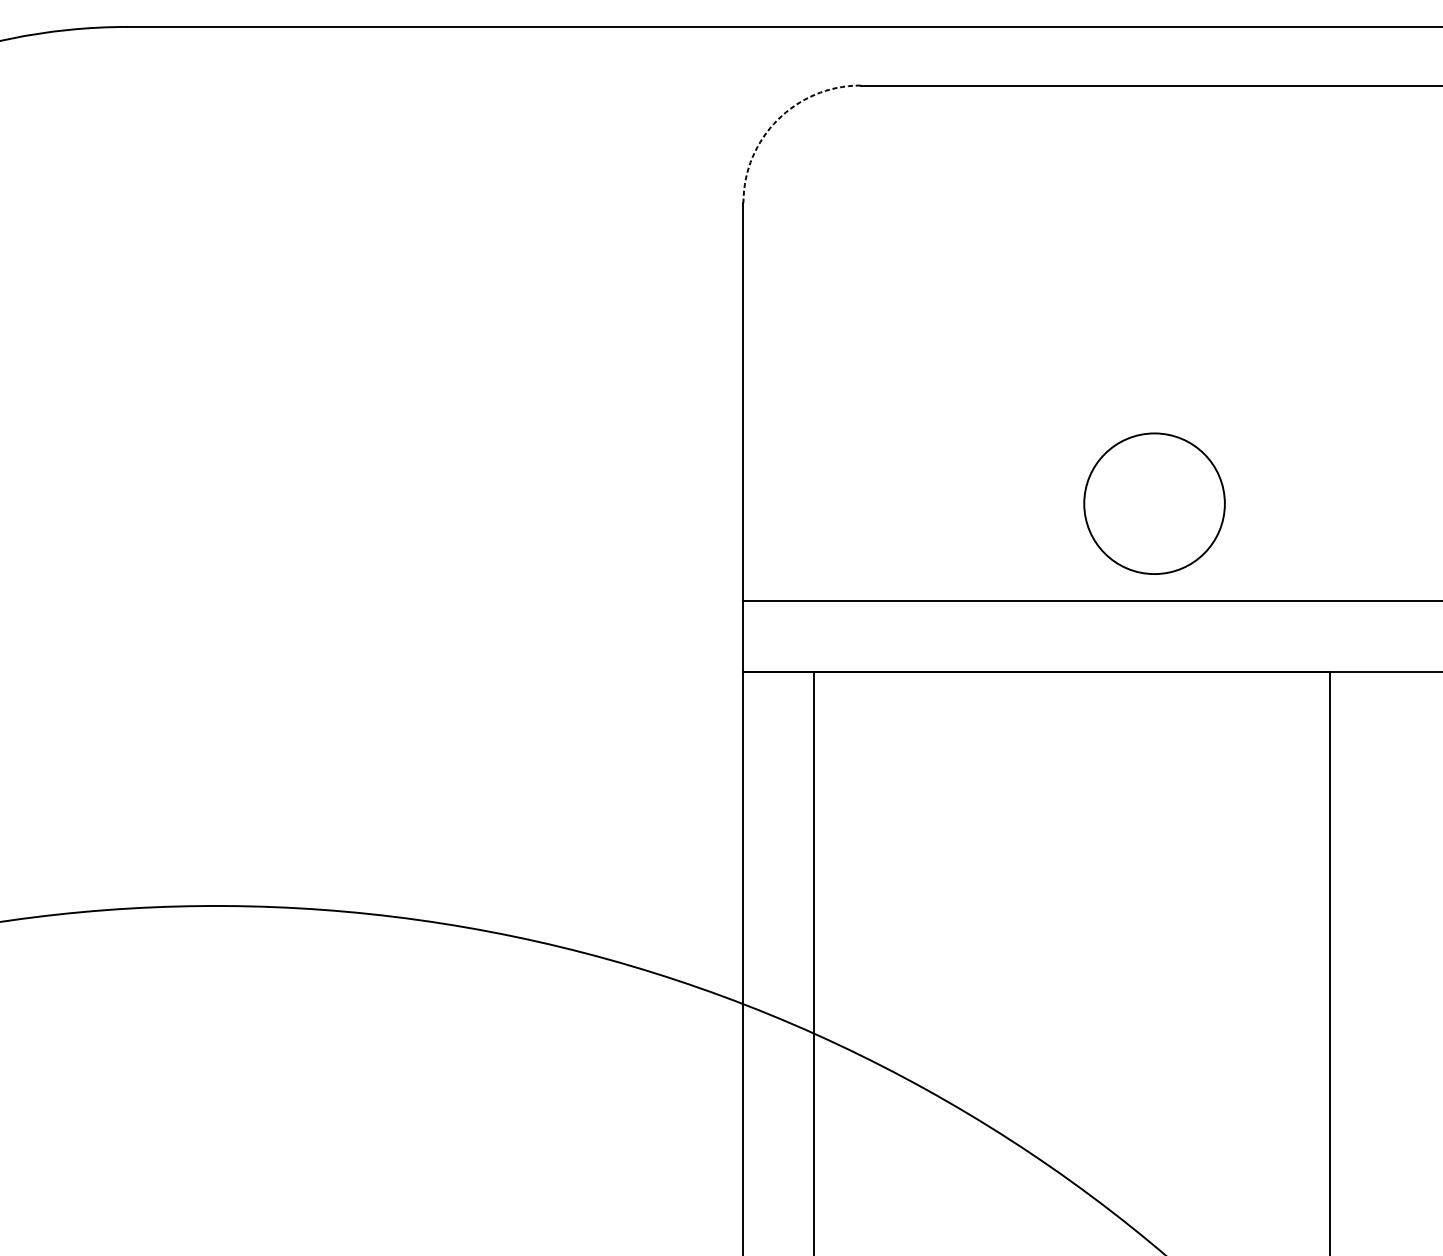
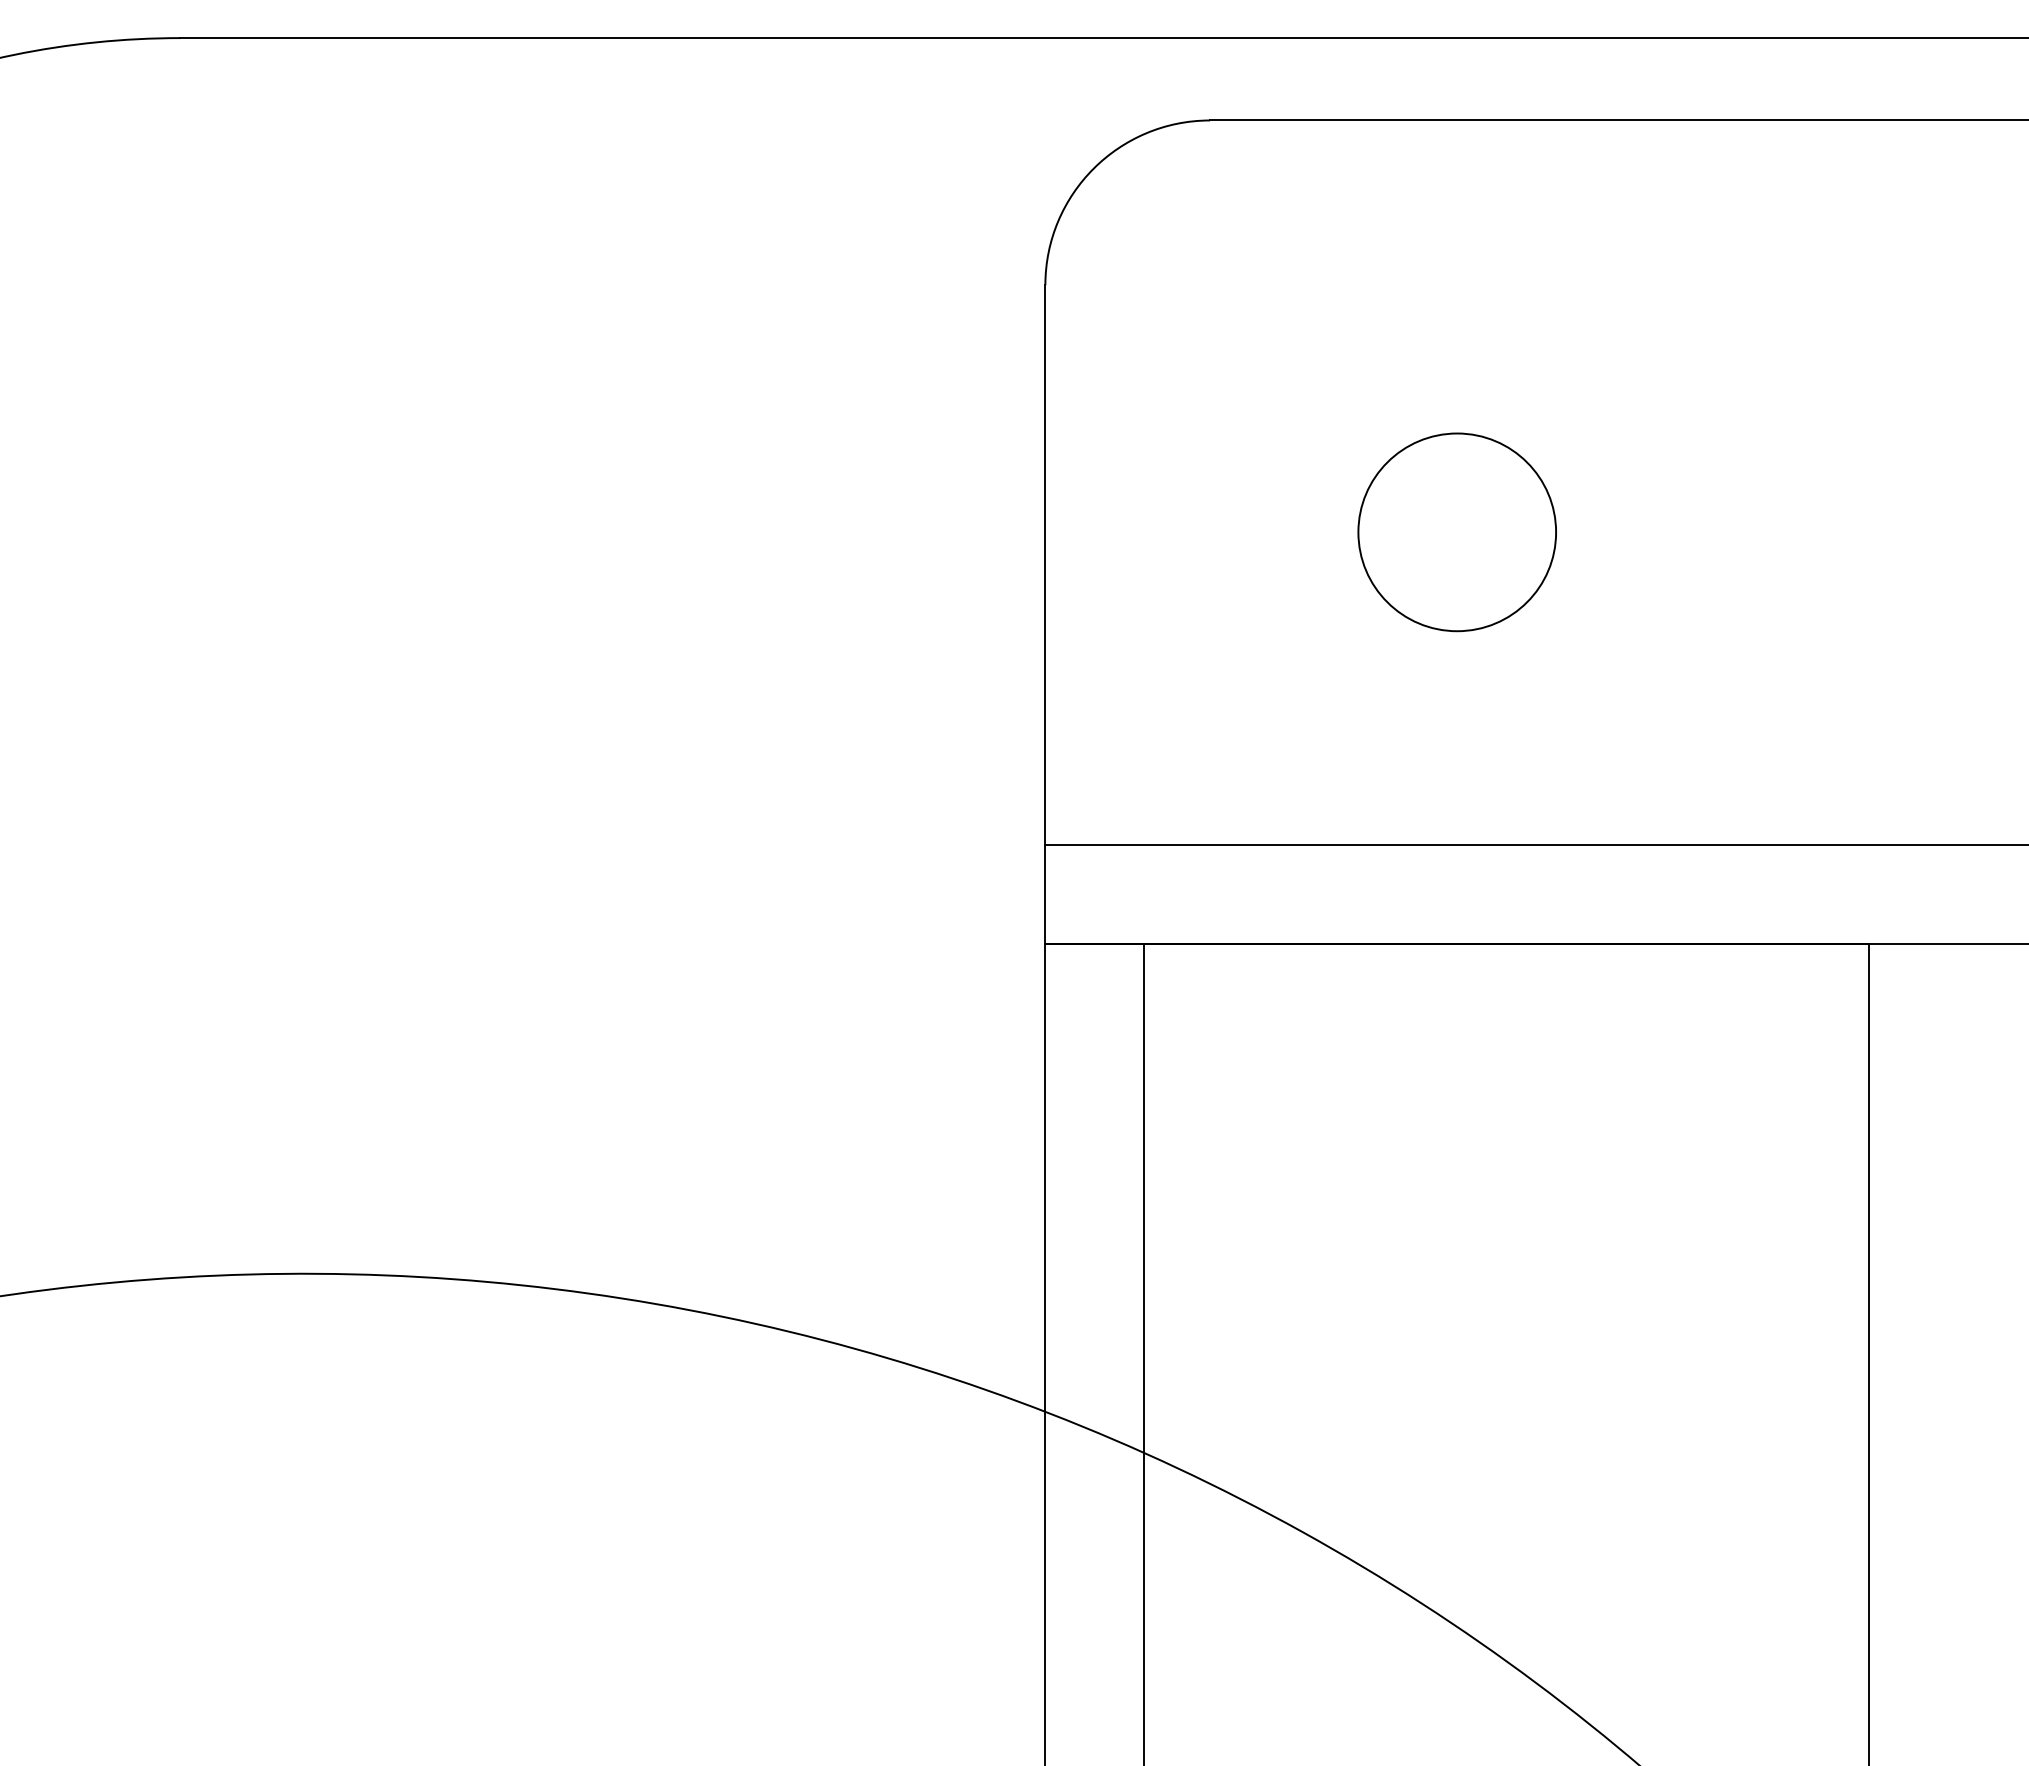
arc: (777, 119) -> (1093, 168), dashed -> solid
circle: (1154, 503) -> (1456, 532), moved

